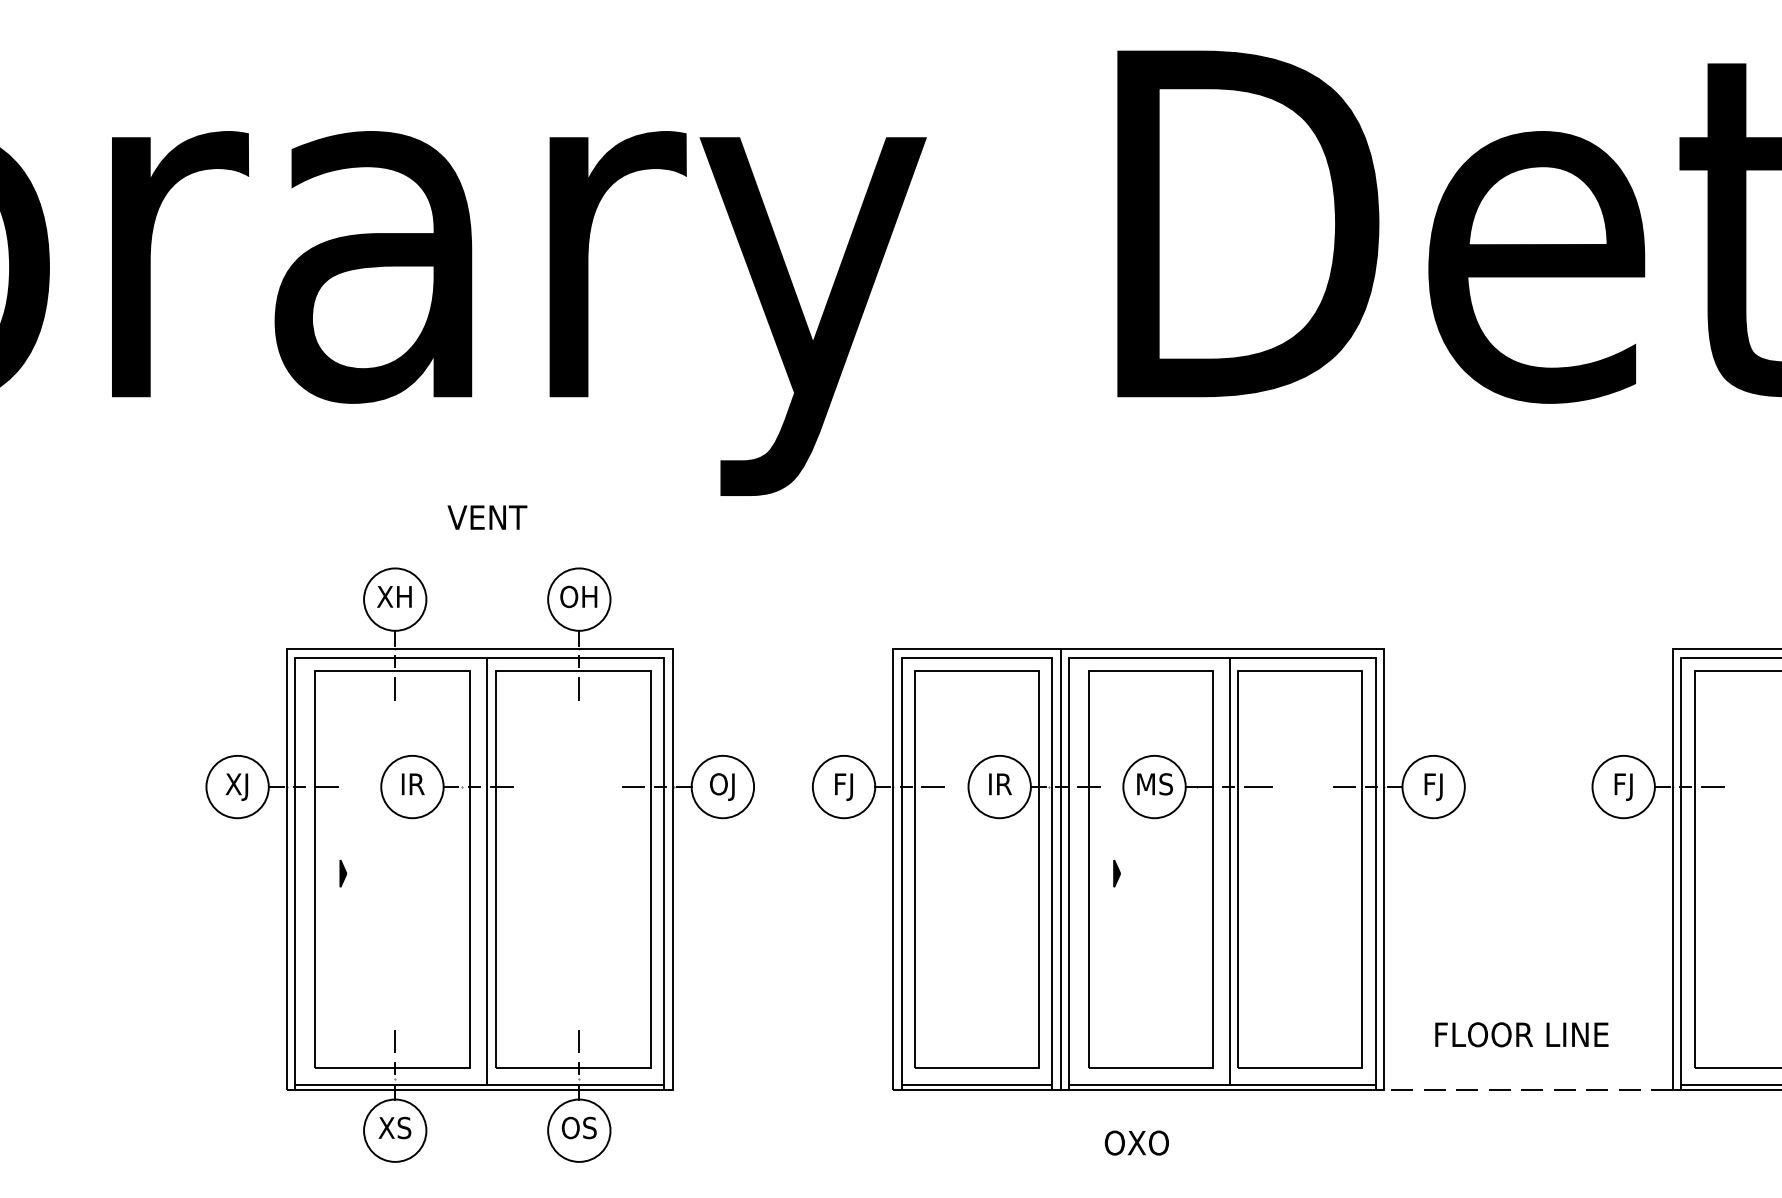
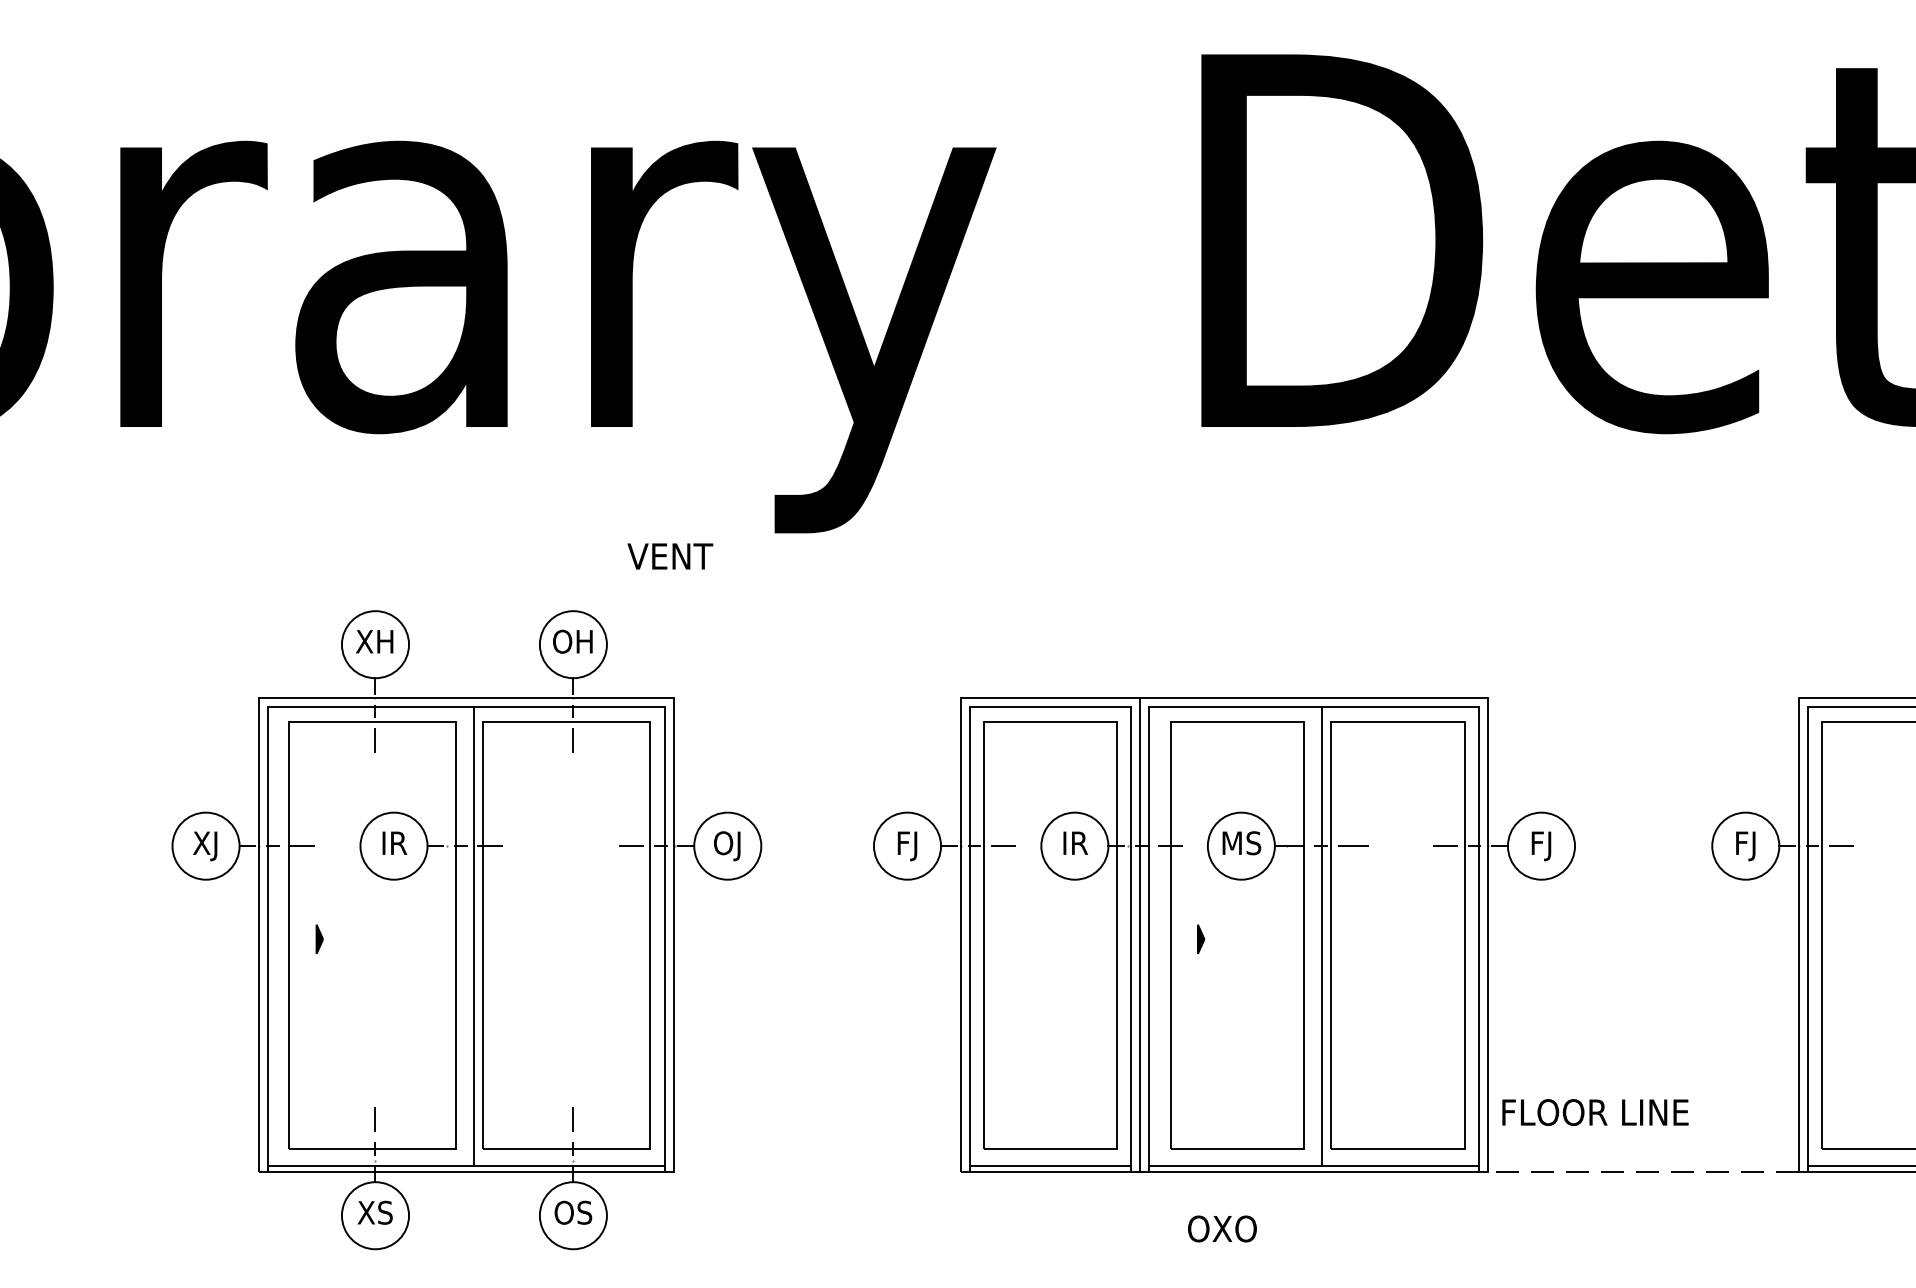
text: (487, 517) -> (670, 556), moved
part: (479, 864) -> (466, 929), moved
text: (1521, 1034) -> (1595, 1112), moved

